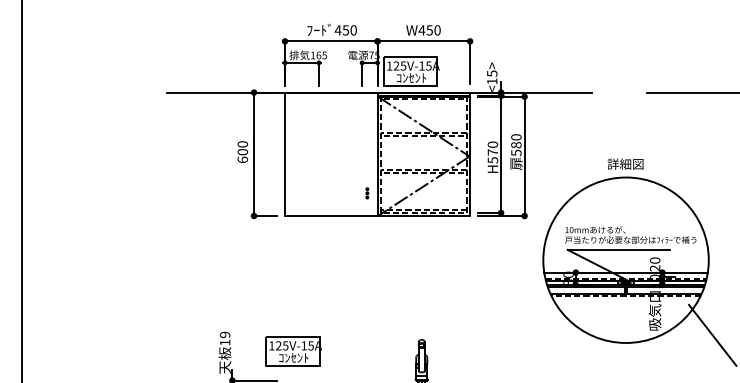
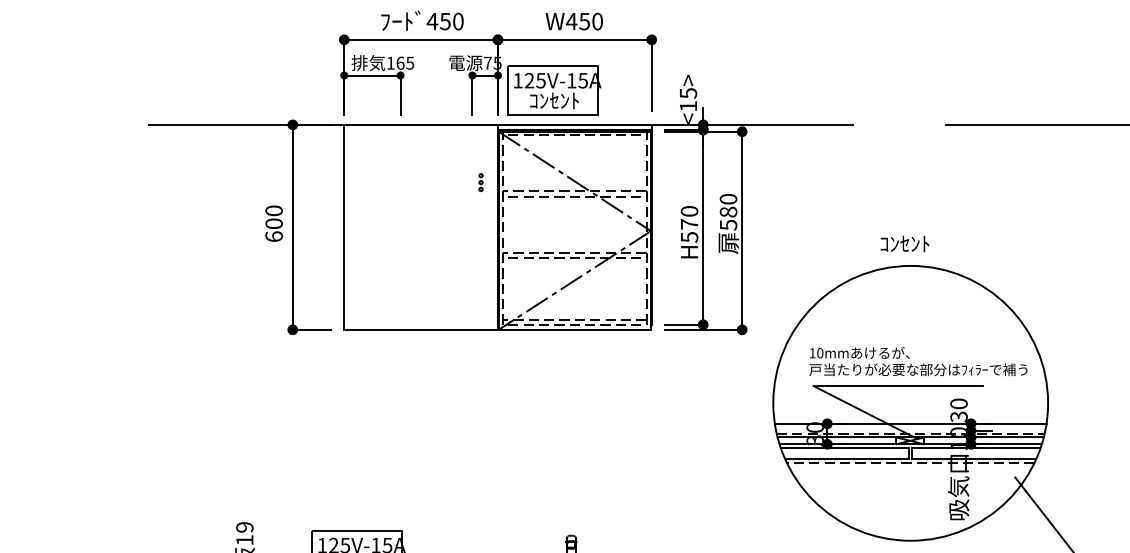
text: (625, 163) -> (909, 242), 詳細図 -> ｺﾝｾﾝﾄ
part: (367, 193) -> (481, 182), moved
text: (655, 268) -> (959, 417), 20 -> 30

